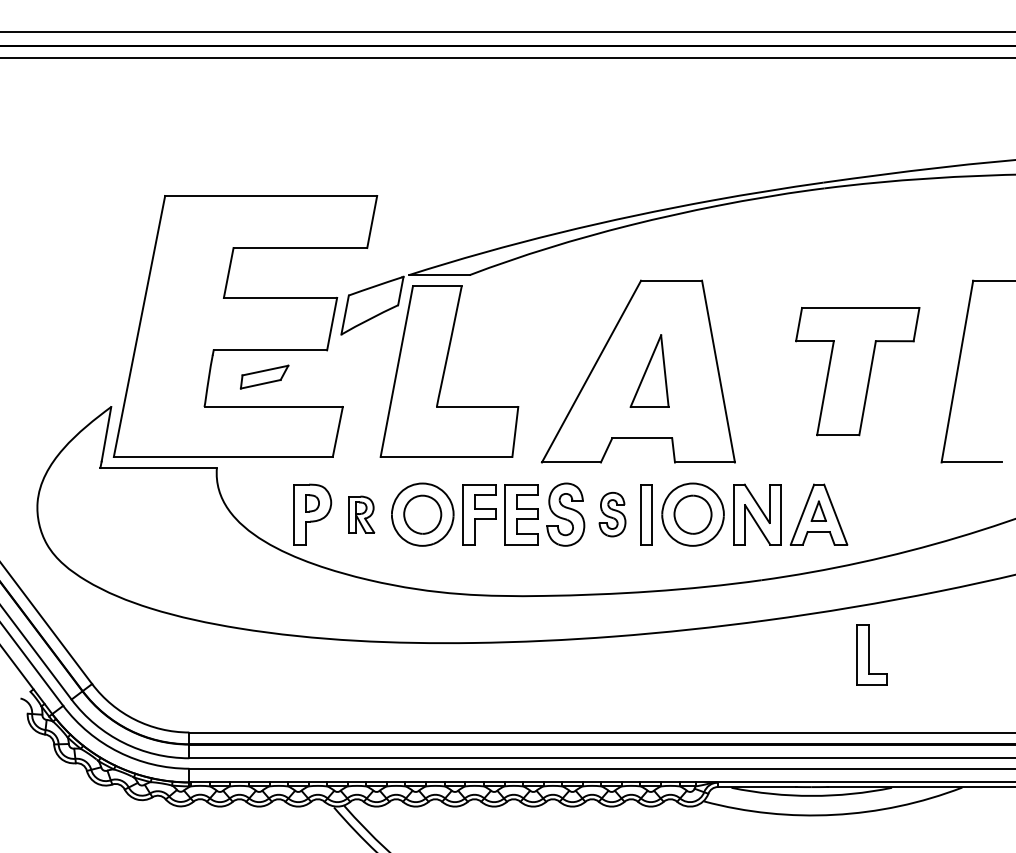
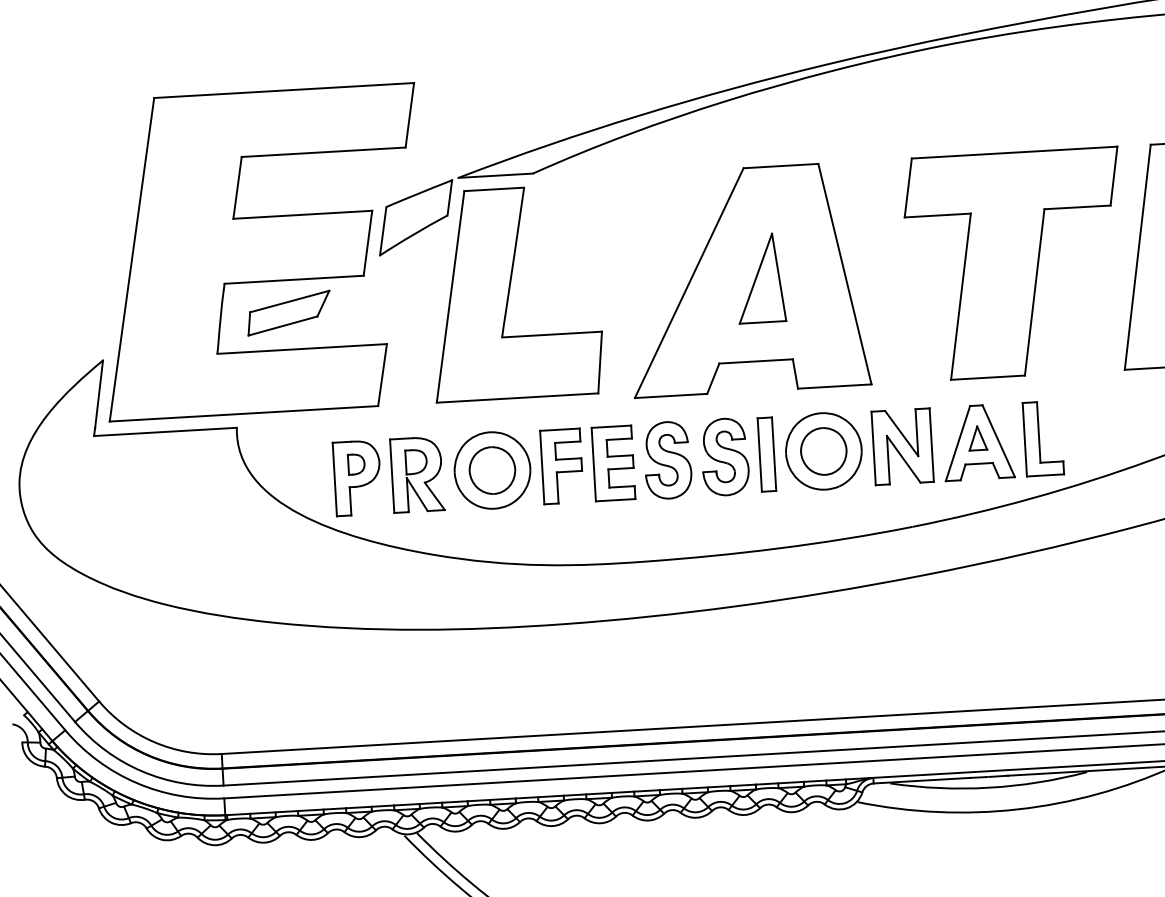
part: (857, 371) -> (1015, 264), size x1.43
part: (264, 376) -> (288, 312), size x1.43
part: (361, 514) -> (417, 474), size x1.67
part: (612, 514) -> (725, 456), size x1.43
part: (871, 654) -> (1042, 438), moved

